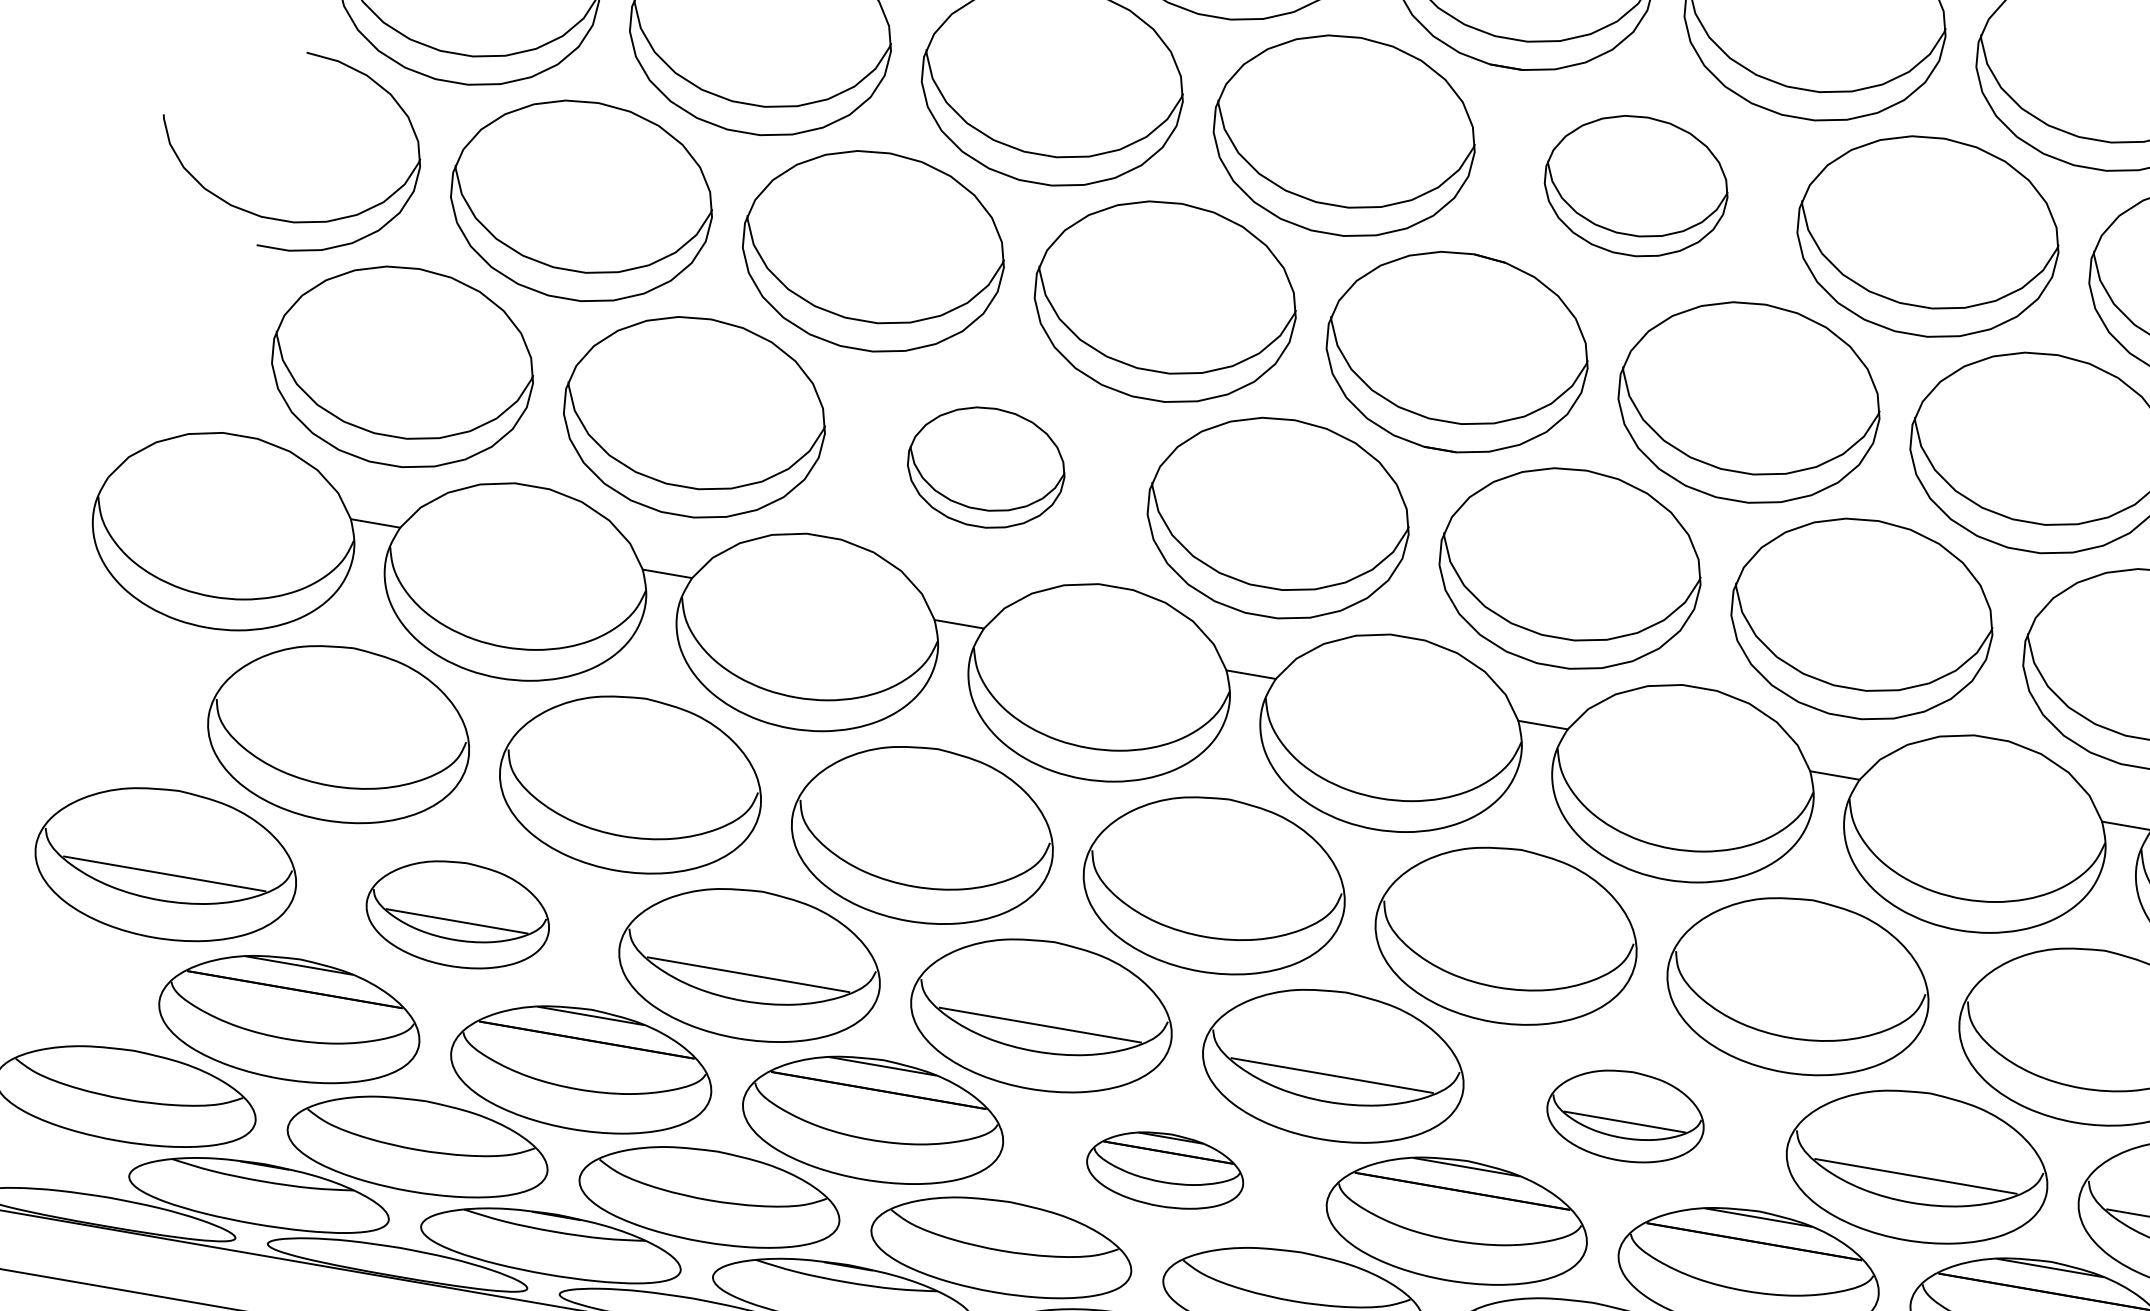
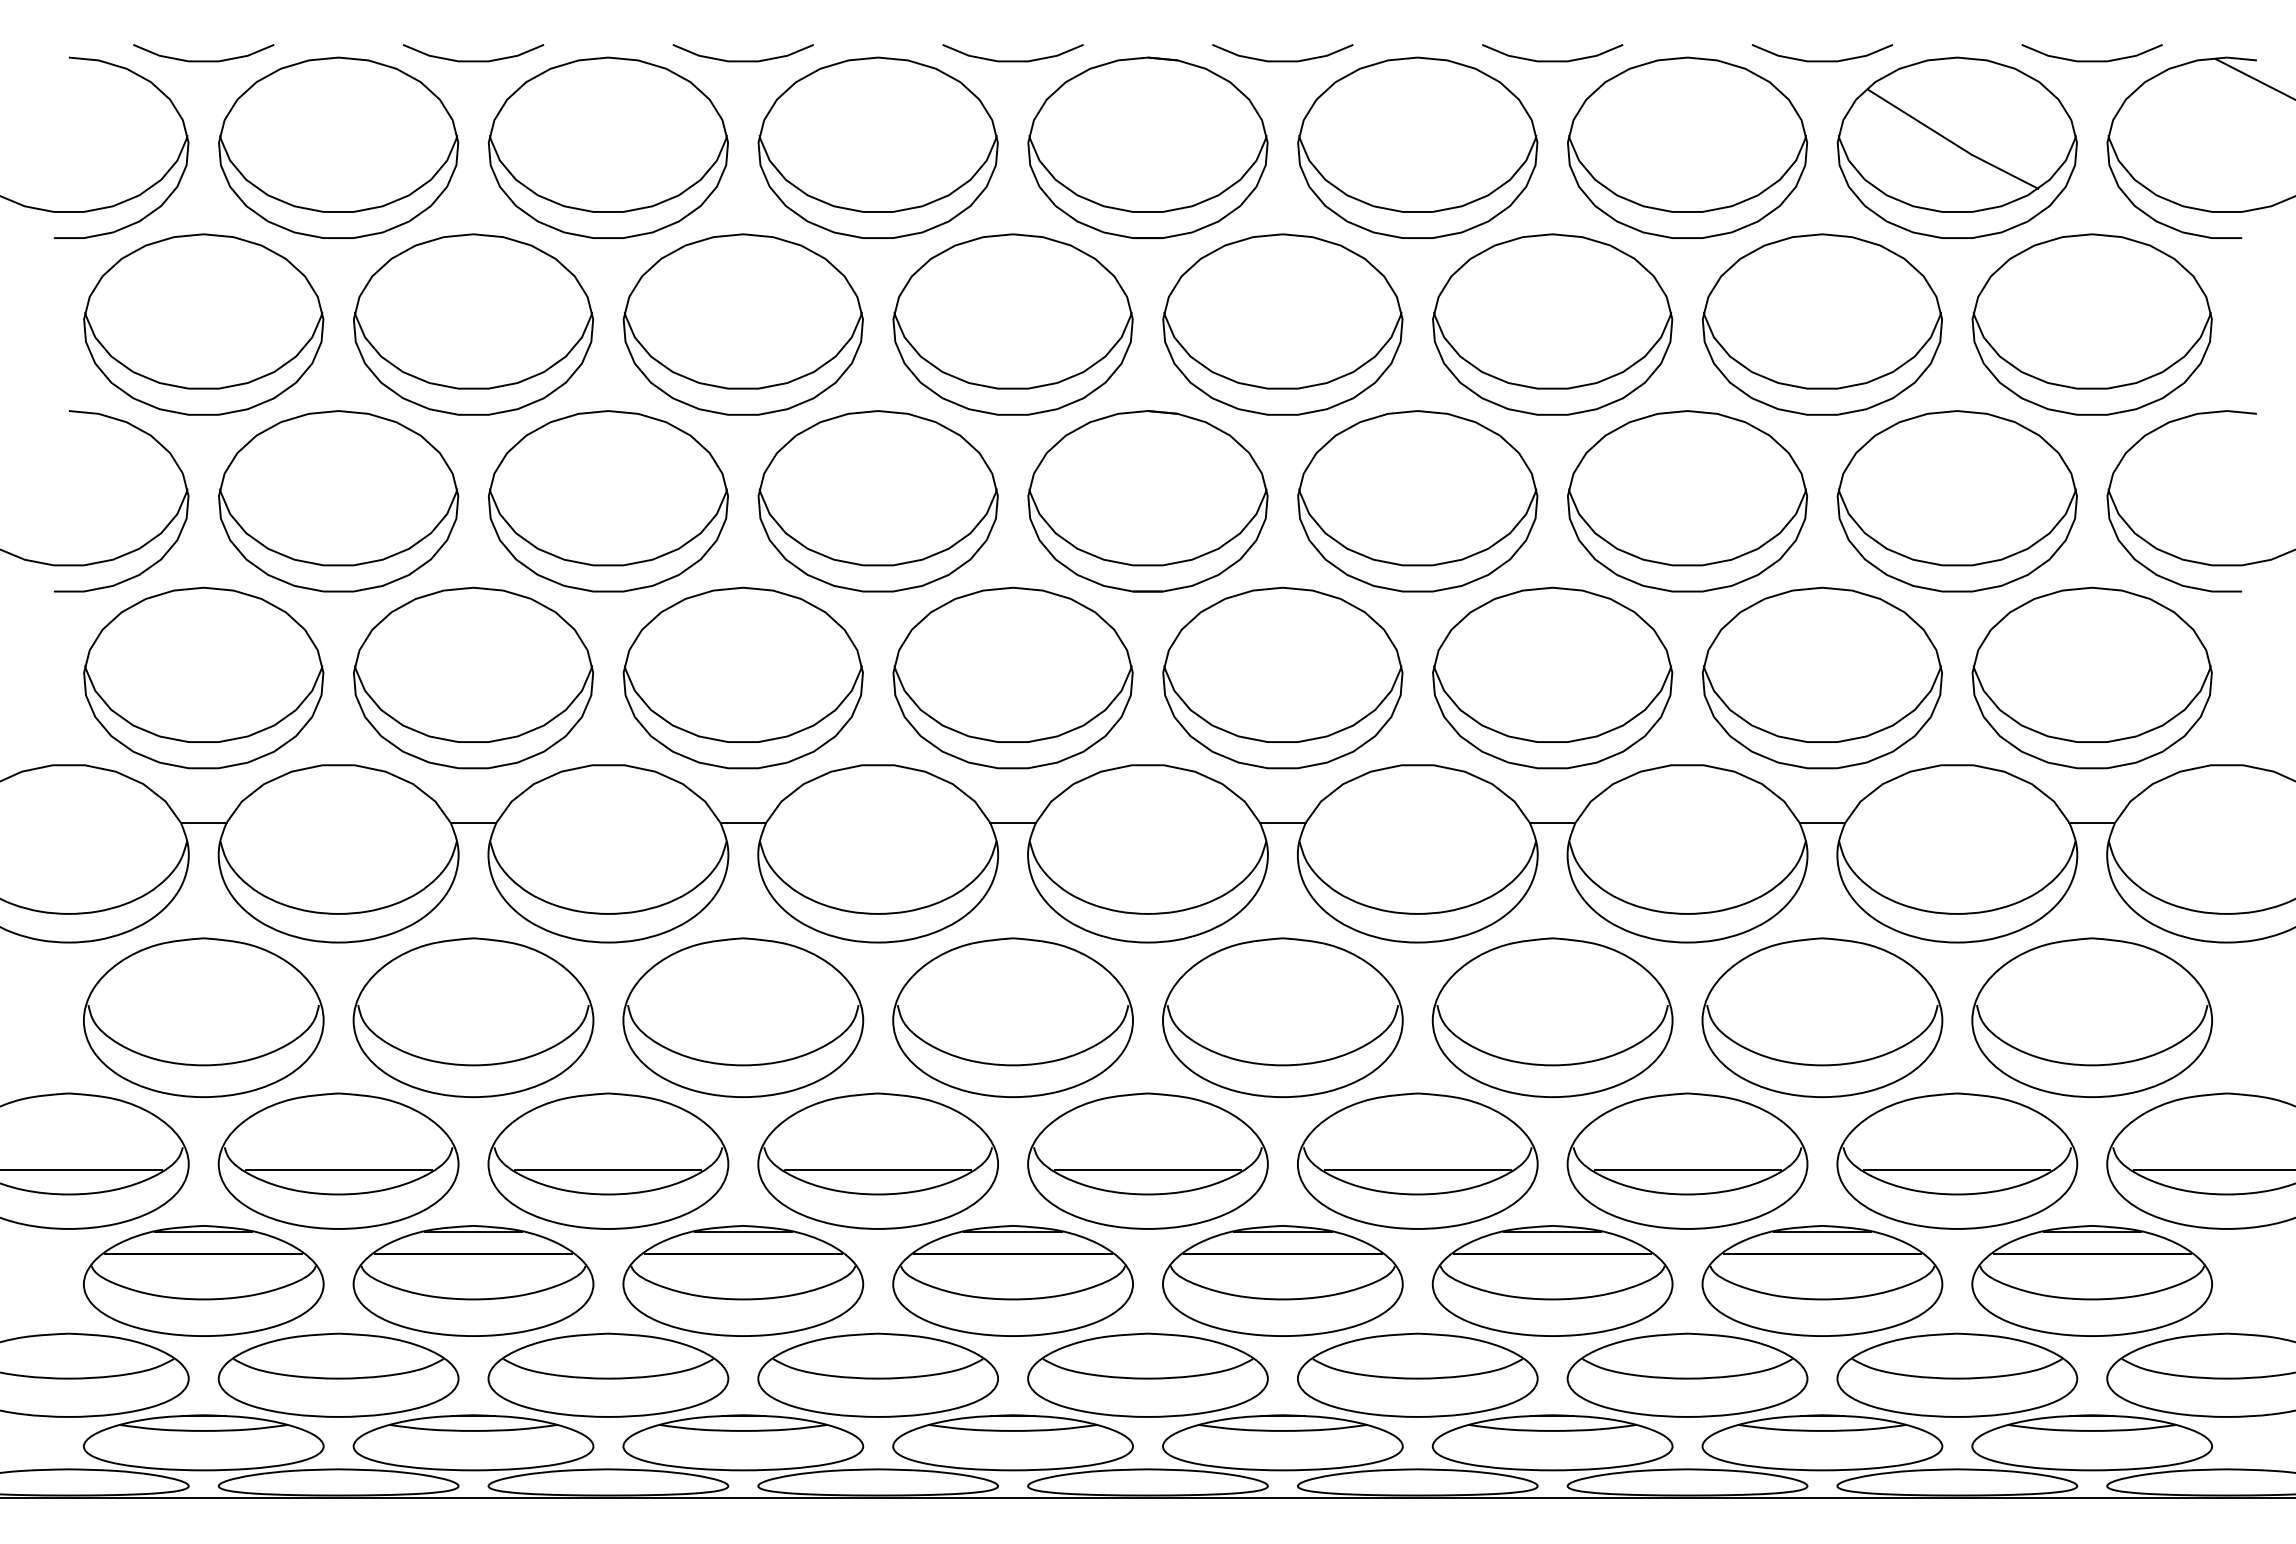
part: (1635, 185) -> (1282, 324), size x1.43
part: (985, 466) -> (742, 677), size x1.67
part: (458, 913) -> (338, 1160), size x1.43
part: (1625, 1115) -> (1417, 1160), size x1.67
part: (1165, 1169) -> (1012, 1280), size x1.67

